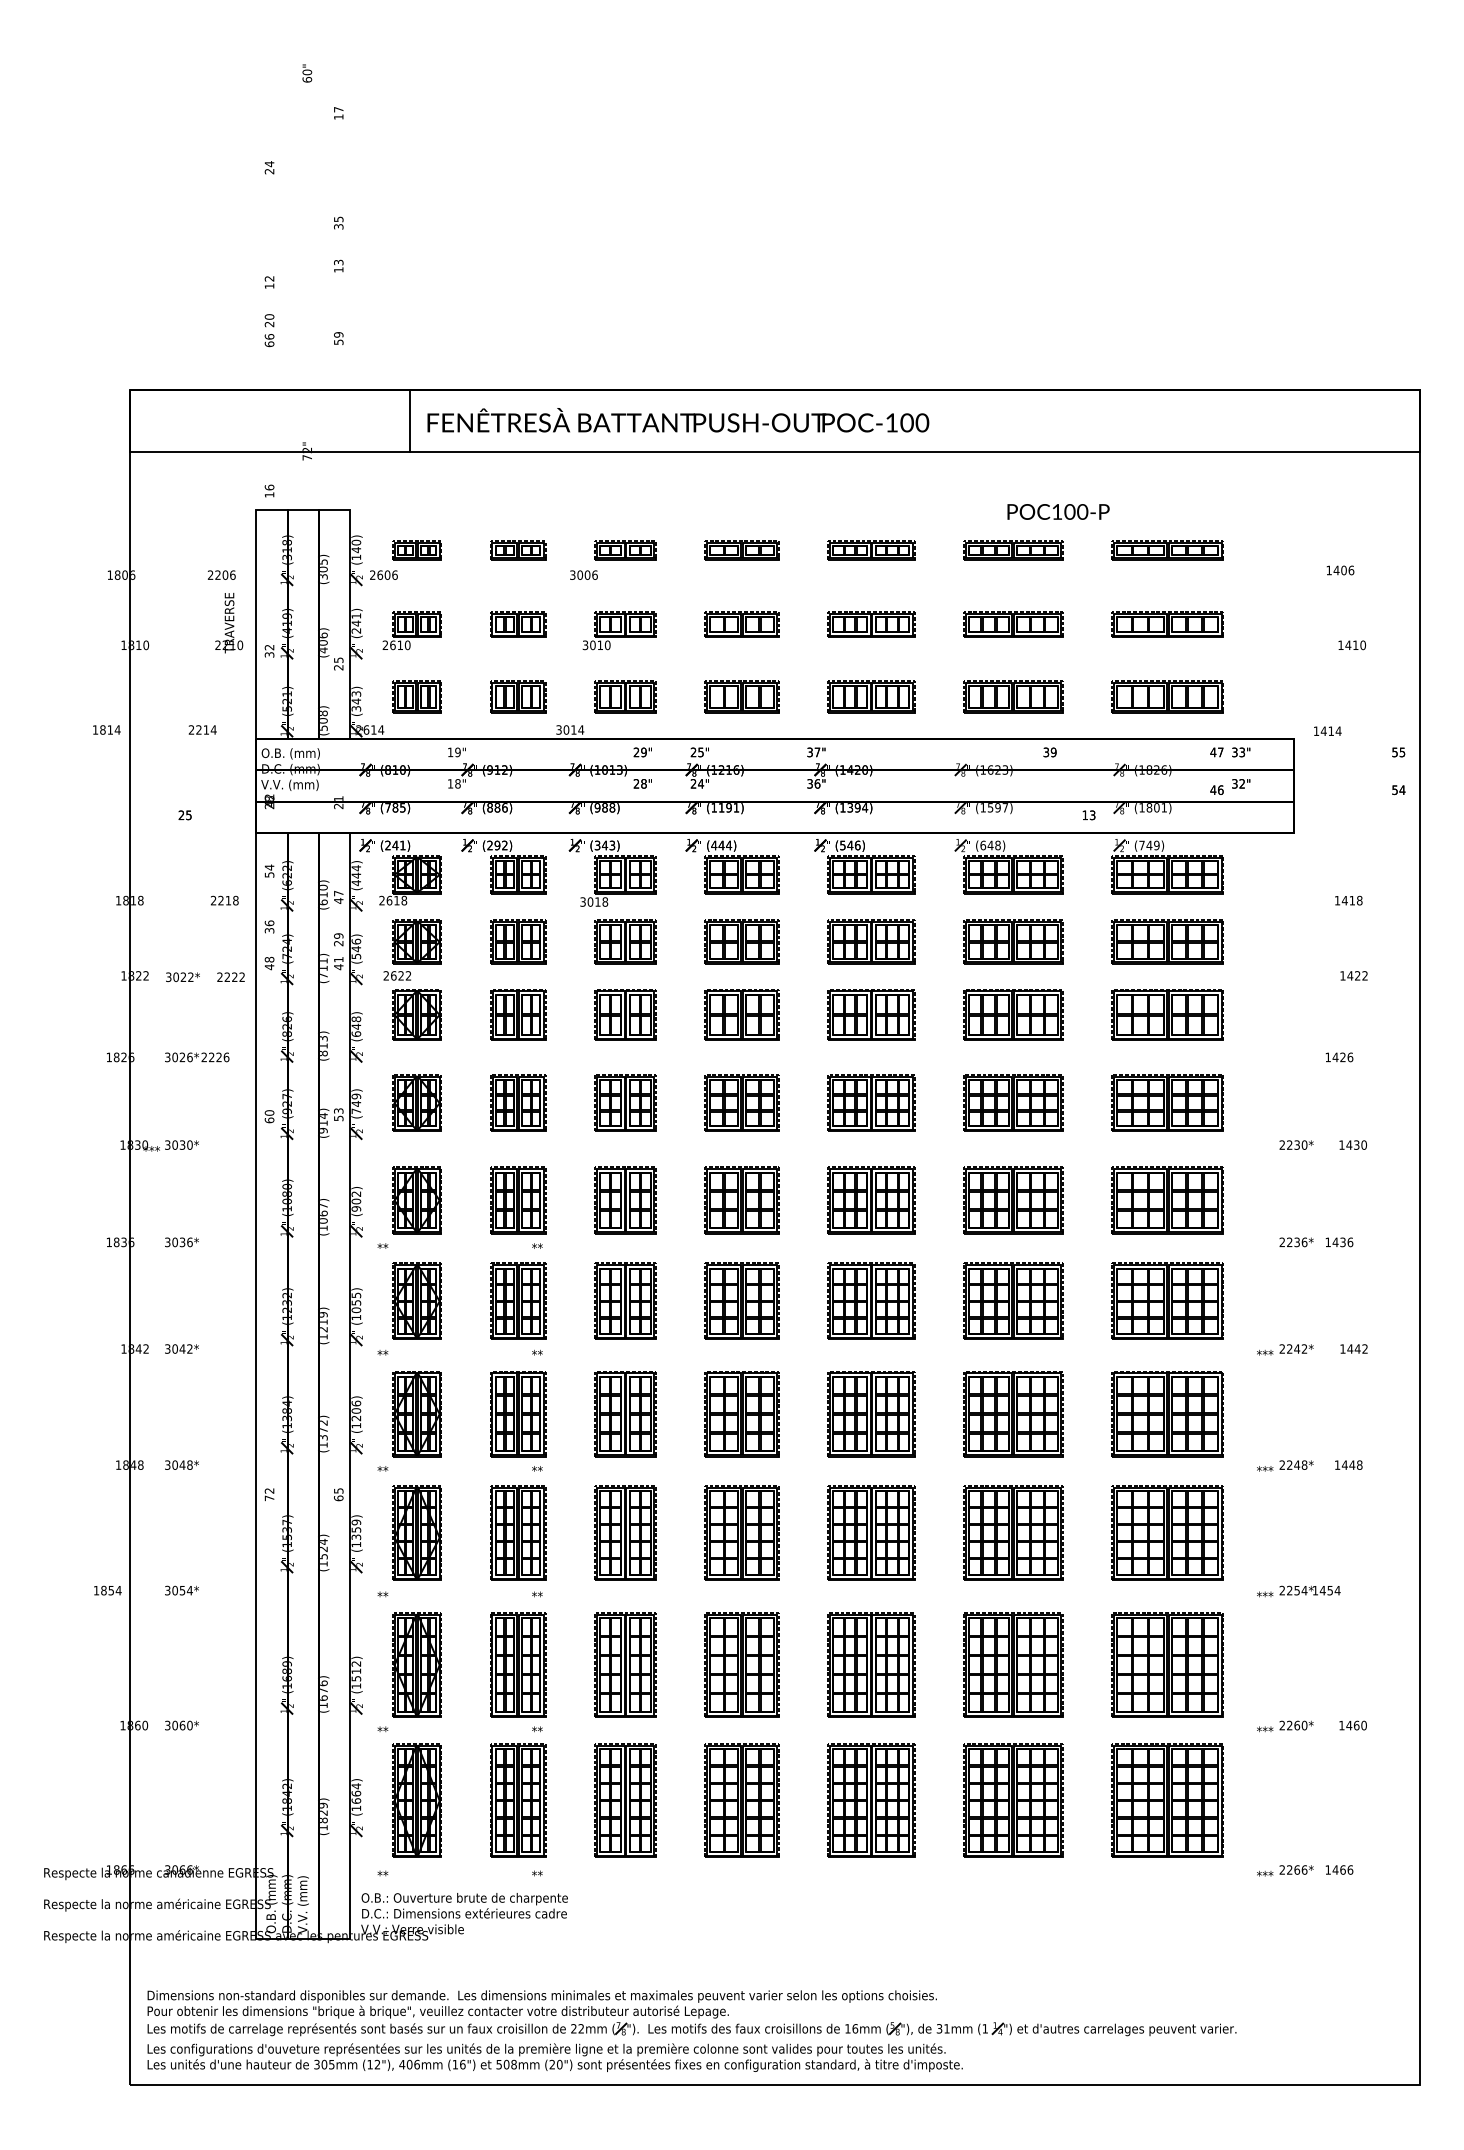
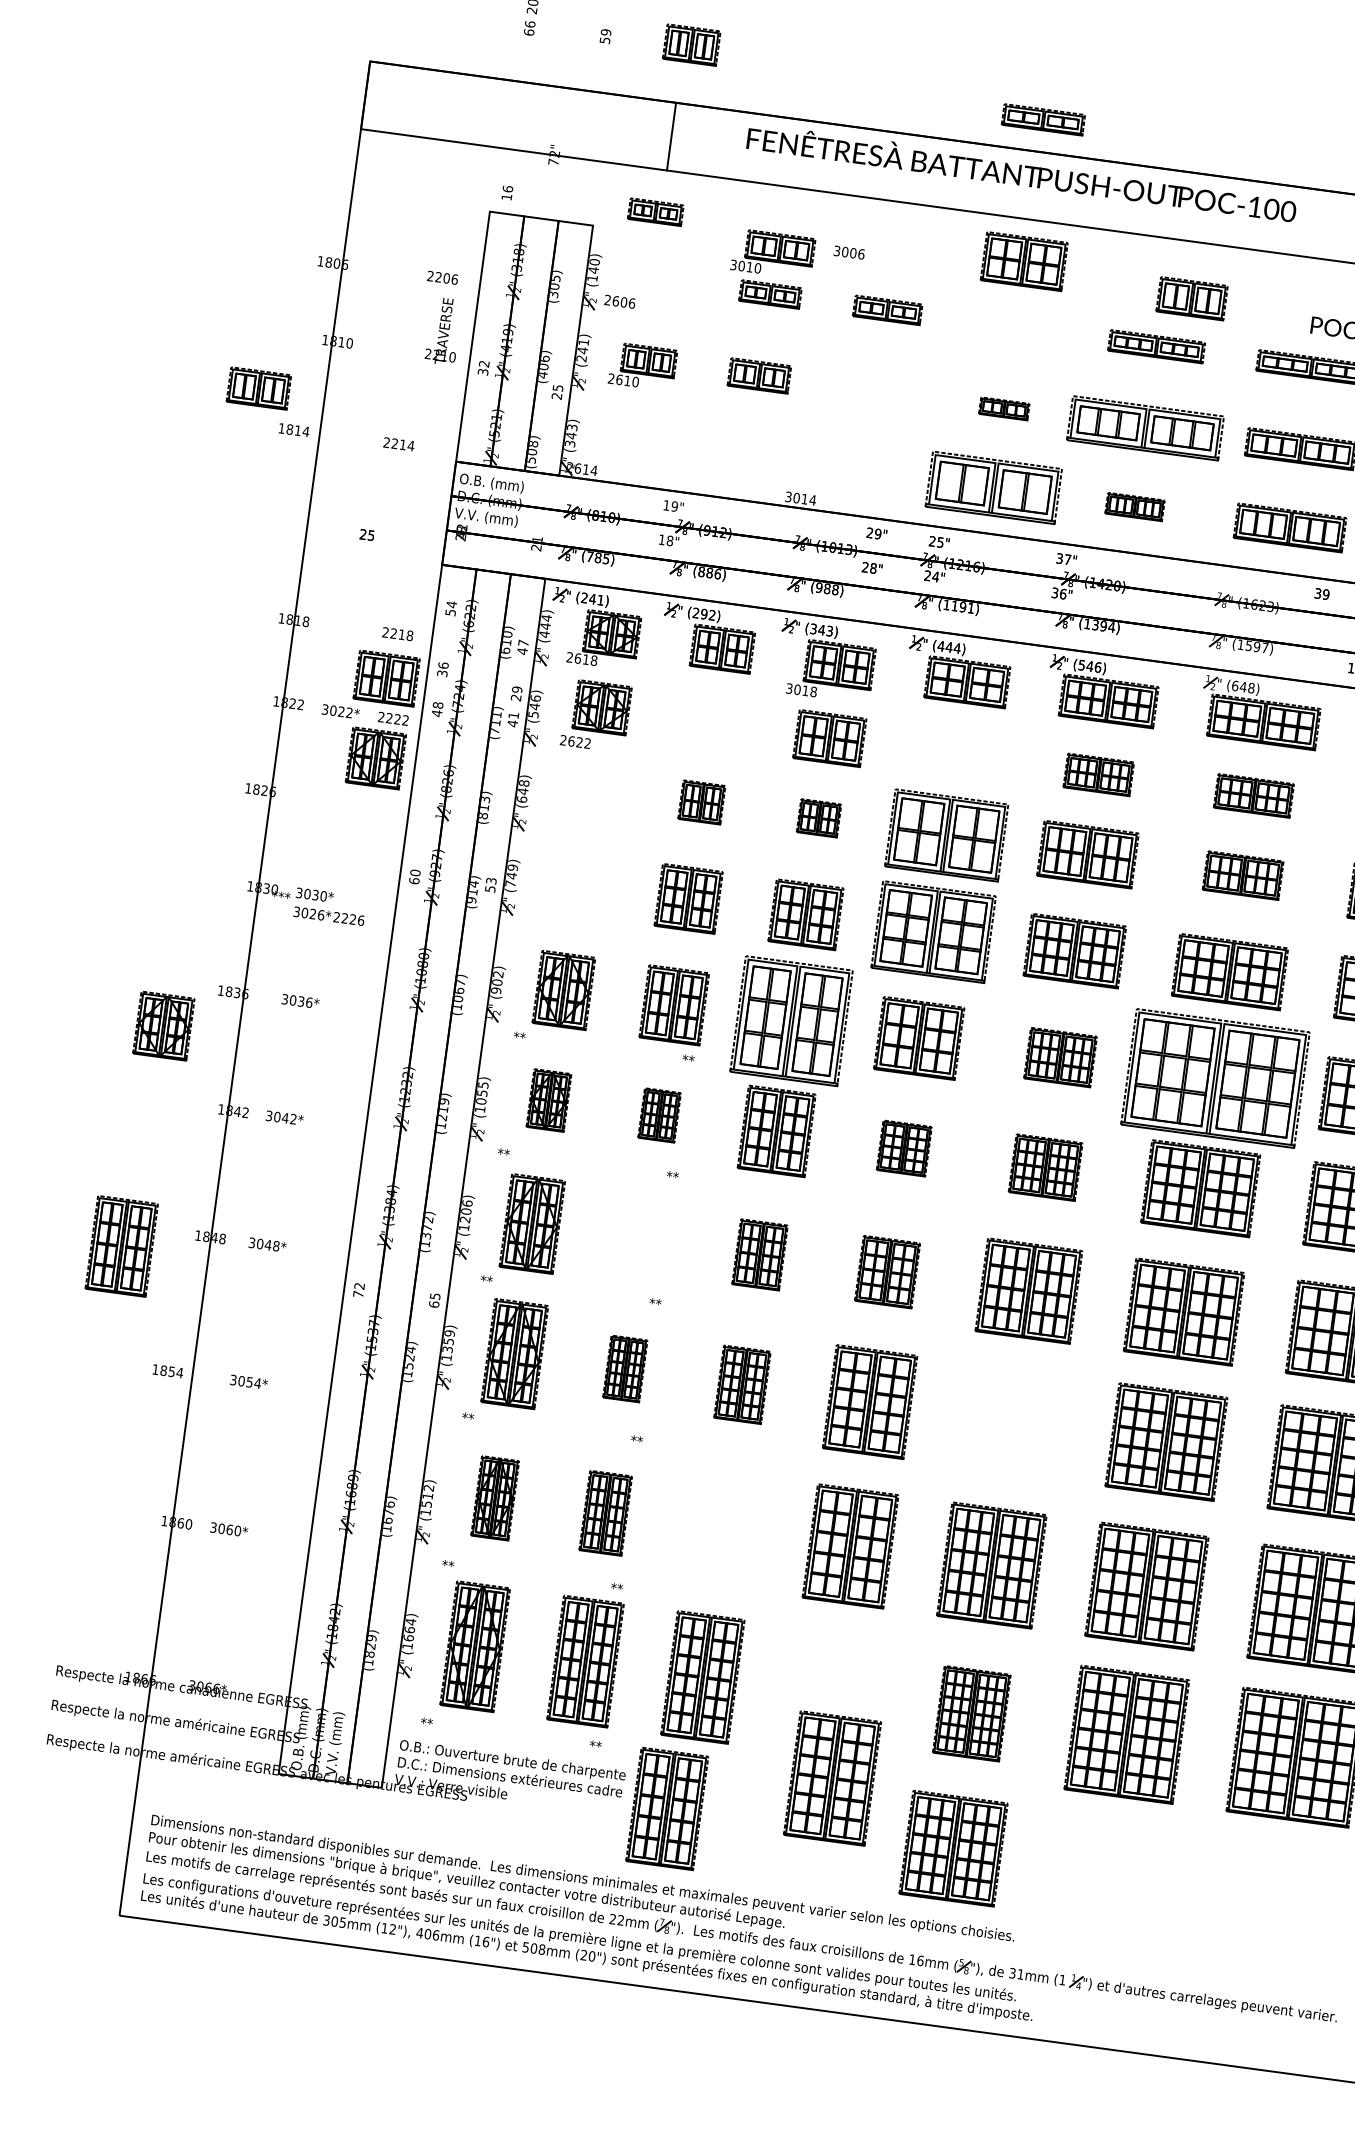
text: (678, 420) -> (1022, 172), moved
part: (416, 550) -> (655, 212), moved
part: (741, 550) -> (1042, 119), moved
text: (583, 574) -> (848, 251), moved
part: (741, 624) -> (1003, 408), size x0.6
part: (871, 624) -> (1145, 427), size x1.6
part: (619, 630) -> (772, 253), moved
part: (416, 696) -> (691, 44), moved
part: (518, 696) -> (259, 388), moved
part: (625, 696) -> (1192, 298), moved
part: (741, 696) -> (993, 487), size x1.6
part: (871, 696) -> (1135, 506), size x0.6
part: (518, 941) -> (387, 678), moved
part: (741, 941) -> (1023, 261), moved
part: (871, 941) -> (1098, 774), size x0.7
part: (1013, 941) -> (1254, 795), size x0.7
part: (416, 1014) -> (375, 757), moved
part: (518, 1014) -> (702, 802), size x0.7
part: (625, 1014) -> (819, 817), size x0.6
part: (741, 1014) -> (946, 835), size x1.4
part: (1013, 1014) -> (1243, 875), size x0.7
text: (197, 1057) -> (329, 916), moved
part: (416, 1102) -> (163, 1025), moved
part: (741, 1102) -> (933, 931), size x1.4
part: (625, 1200) -> (791, 1021), size x1.6
part: (871, 1200) -> (1060, 1057), size x0.7
part: (1013, 1200) -> (1215, 1078), size x1.6
part: (416, 1300) -> (548, 1099), size x0.7
part: (518, 1300) -> (659, 1114), size x0.6
part: (741, 1300) -> (903, 1147), size x0.6
part: (871, 1300) -> (1045, 1166), size x0.7
part: (518, 1414) -> (122, 1246), moved
part: (625, 1414) -> (760, 1255), size x0.7
part: (741, 1414) -> (886, 1272), size x0.7
part: (518, 1532) -> (625, 1368), size x0.6
part: (625, 1532) -> (742, 1384), size x0.7
part: (871, 1532) -> (953, 1848), moved
part: (416, 1664) -> (494, 1497), size x0.7
part: (518, 1664) -> (606, 1512), size x0.7
part: (625, 1664) -> (667, 1808), moved
part: (741, 1800) -> (831, 1778), moved
part: (871, 1800) -> (971, 1713), size x0.7

